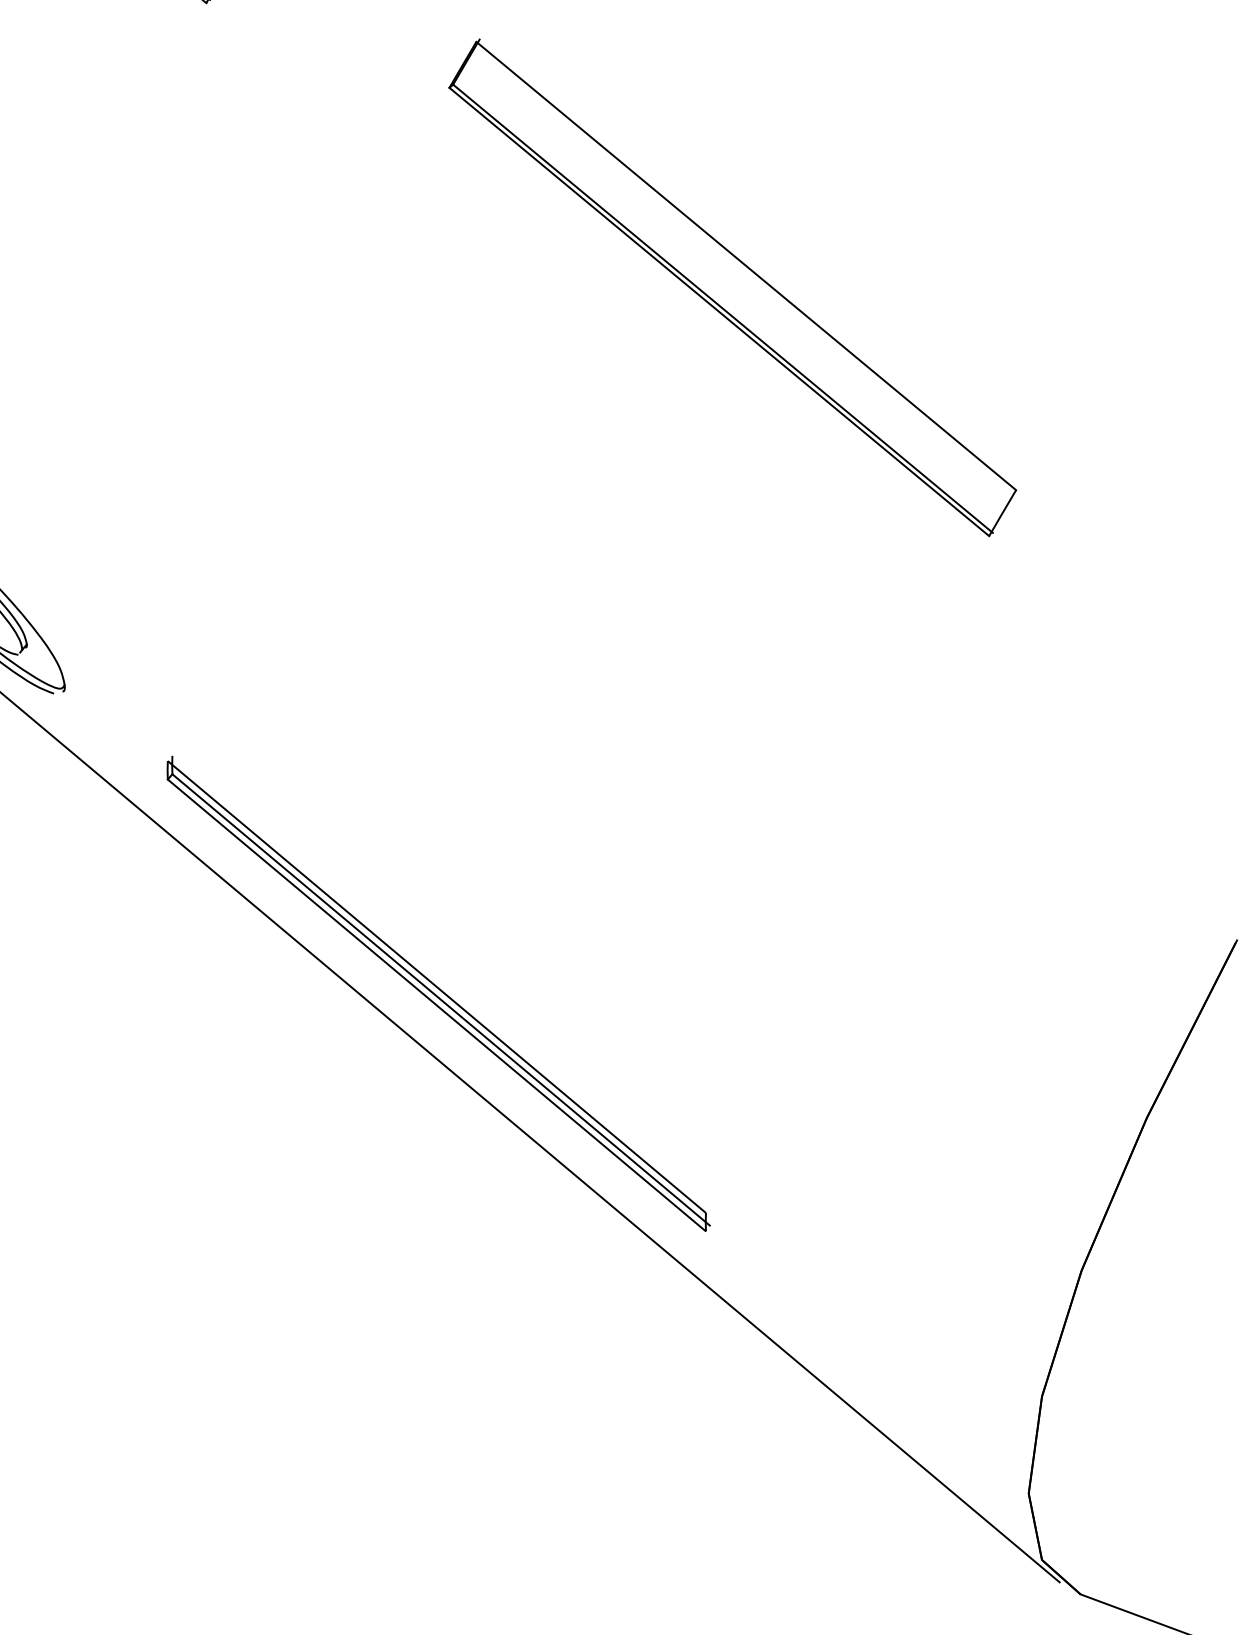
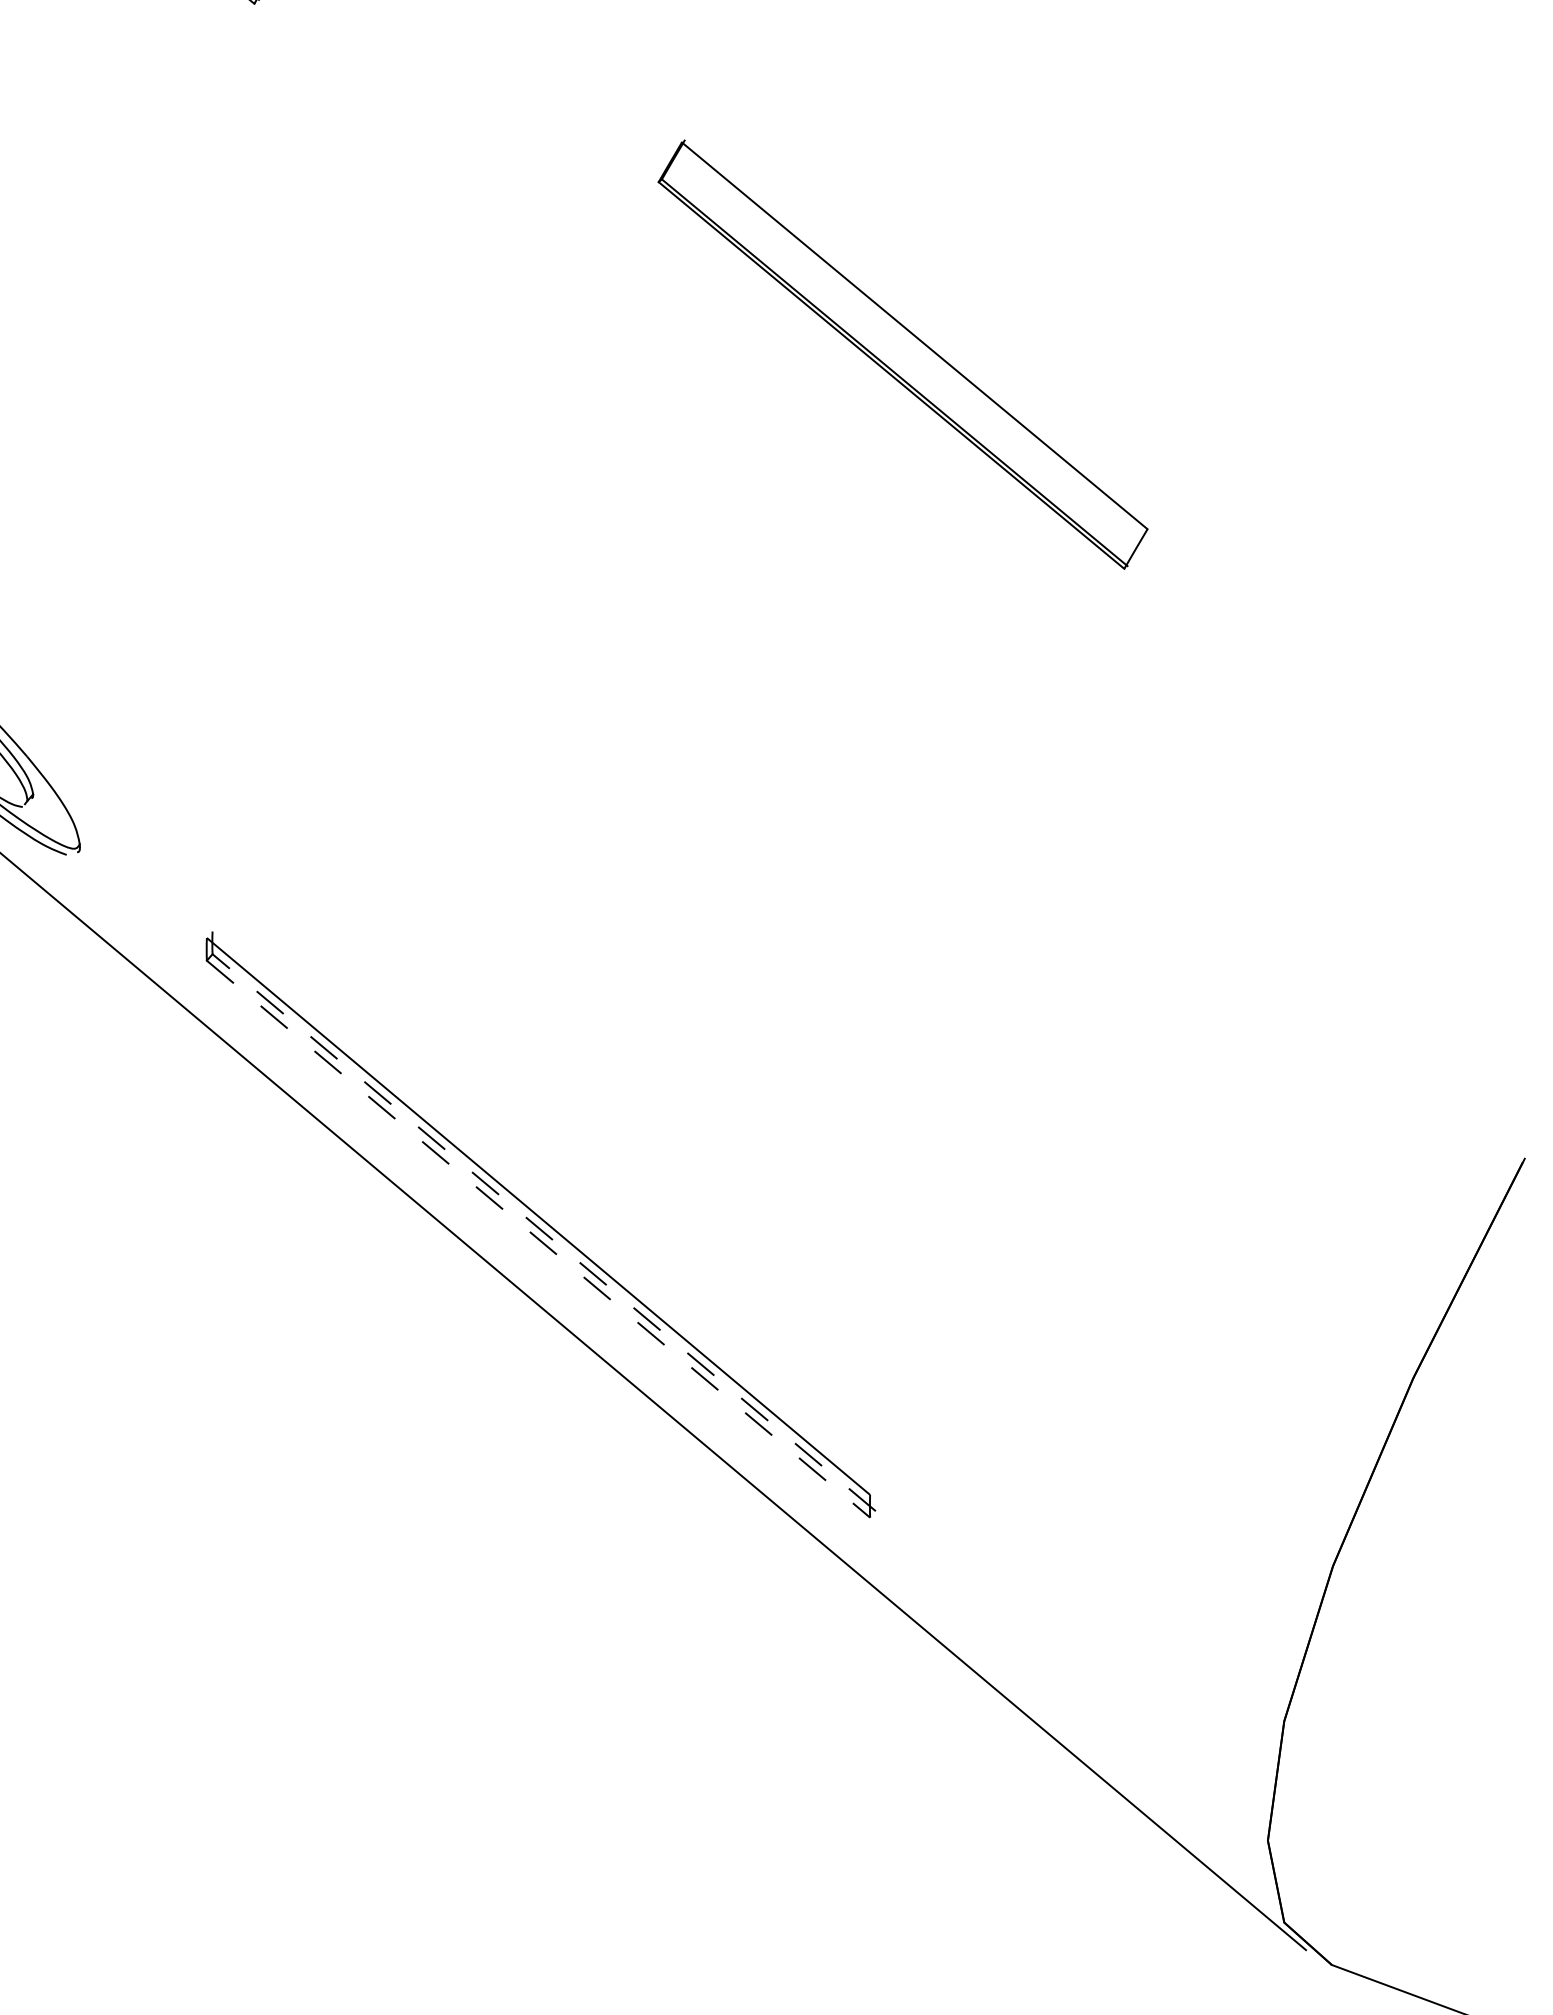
part: (732, 287) -> (902, 354), size x0.7
line: (441, 1000) -> (544, 1233), solid -> dashed
line: (437, 1005) -> (539, 1239), solid -> dashed

